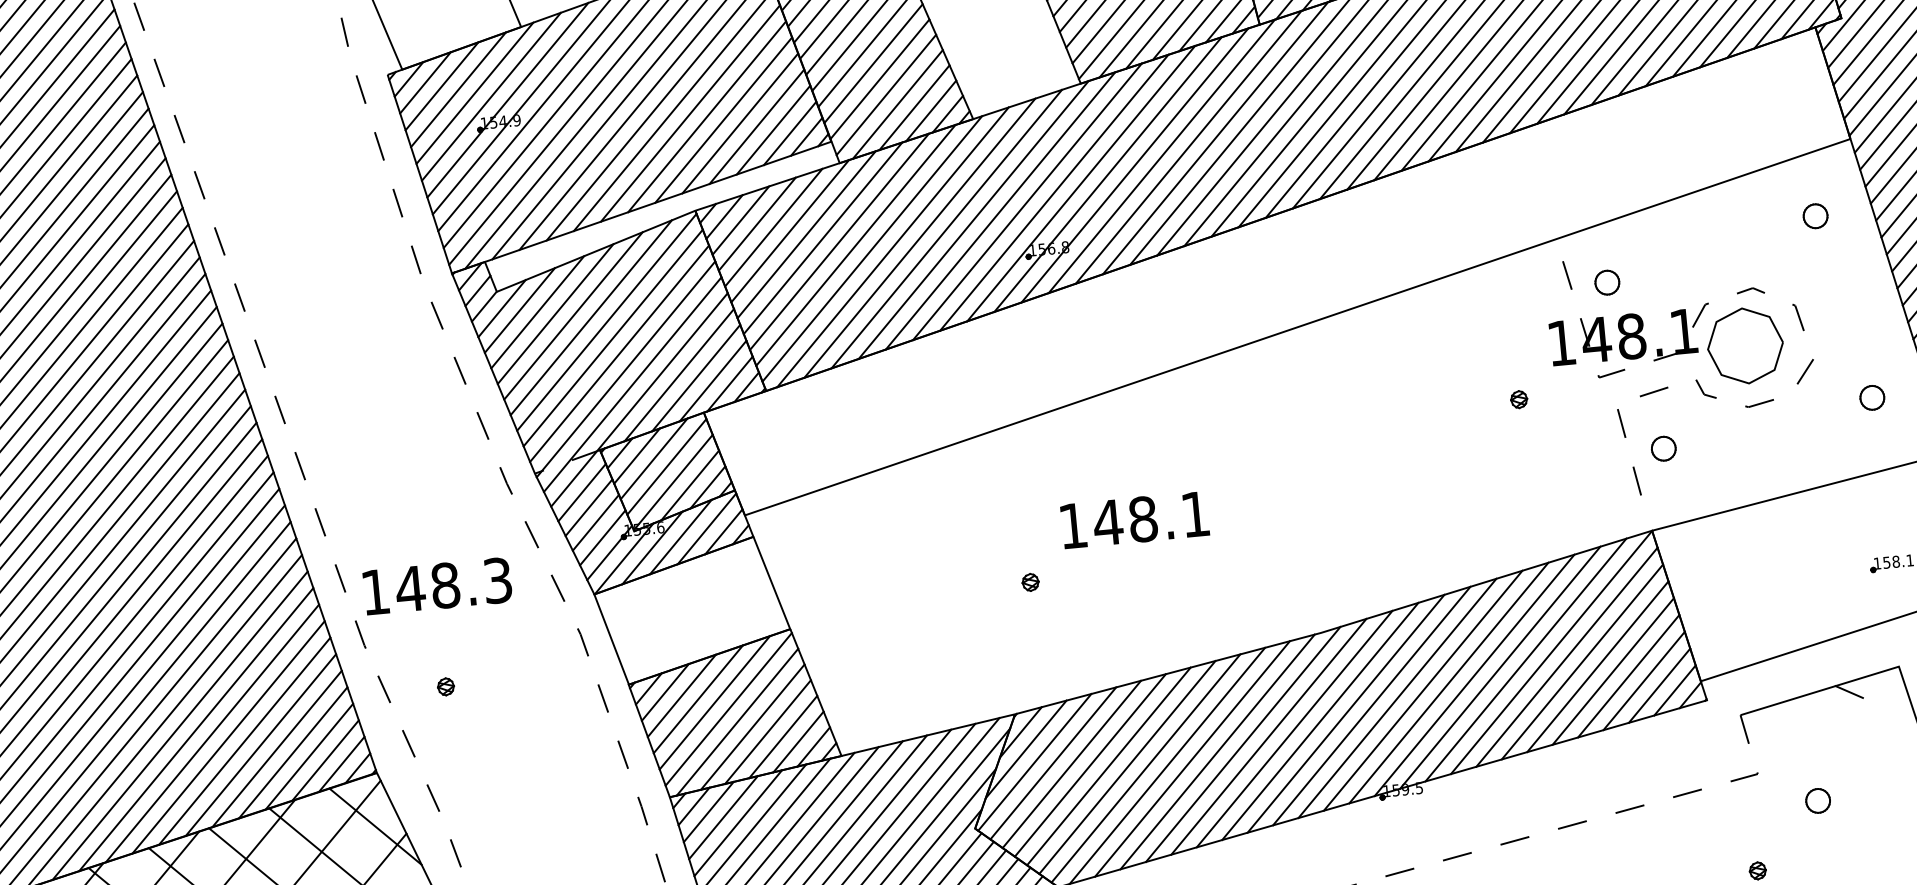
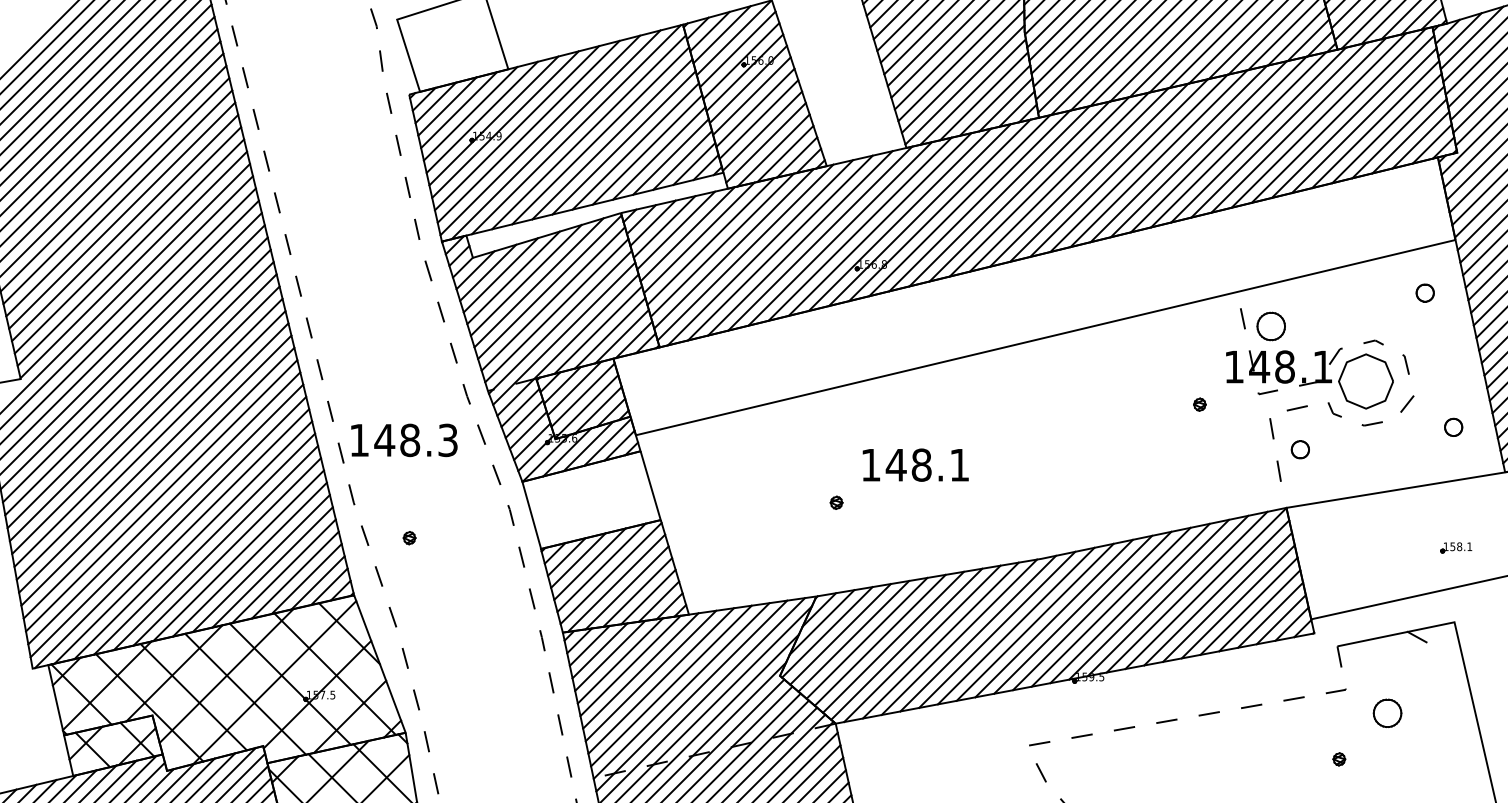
part: (1606, 282) -> (1270, 326), size x1.6
text: (437, 586) -> (404, 440), moved
part: (1816, 800) -> (1386, 712), size x1.6

